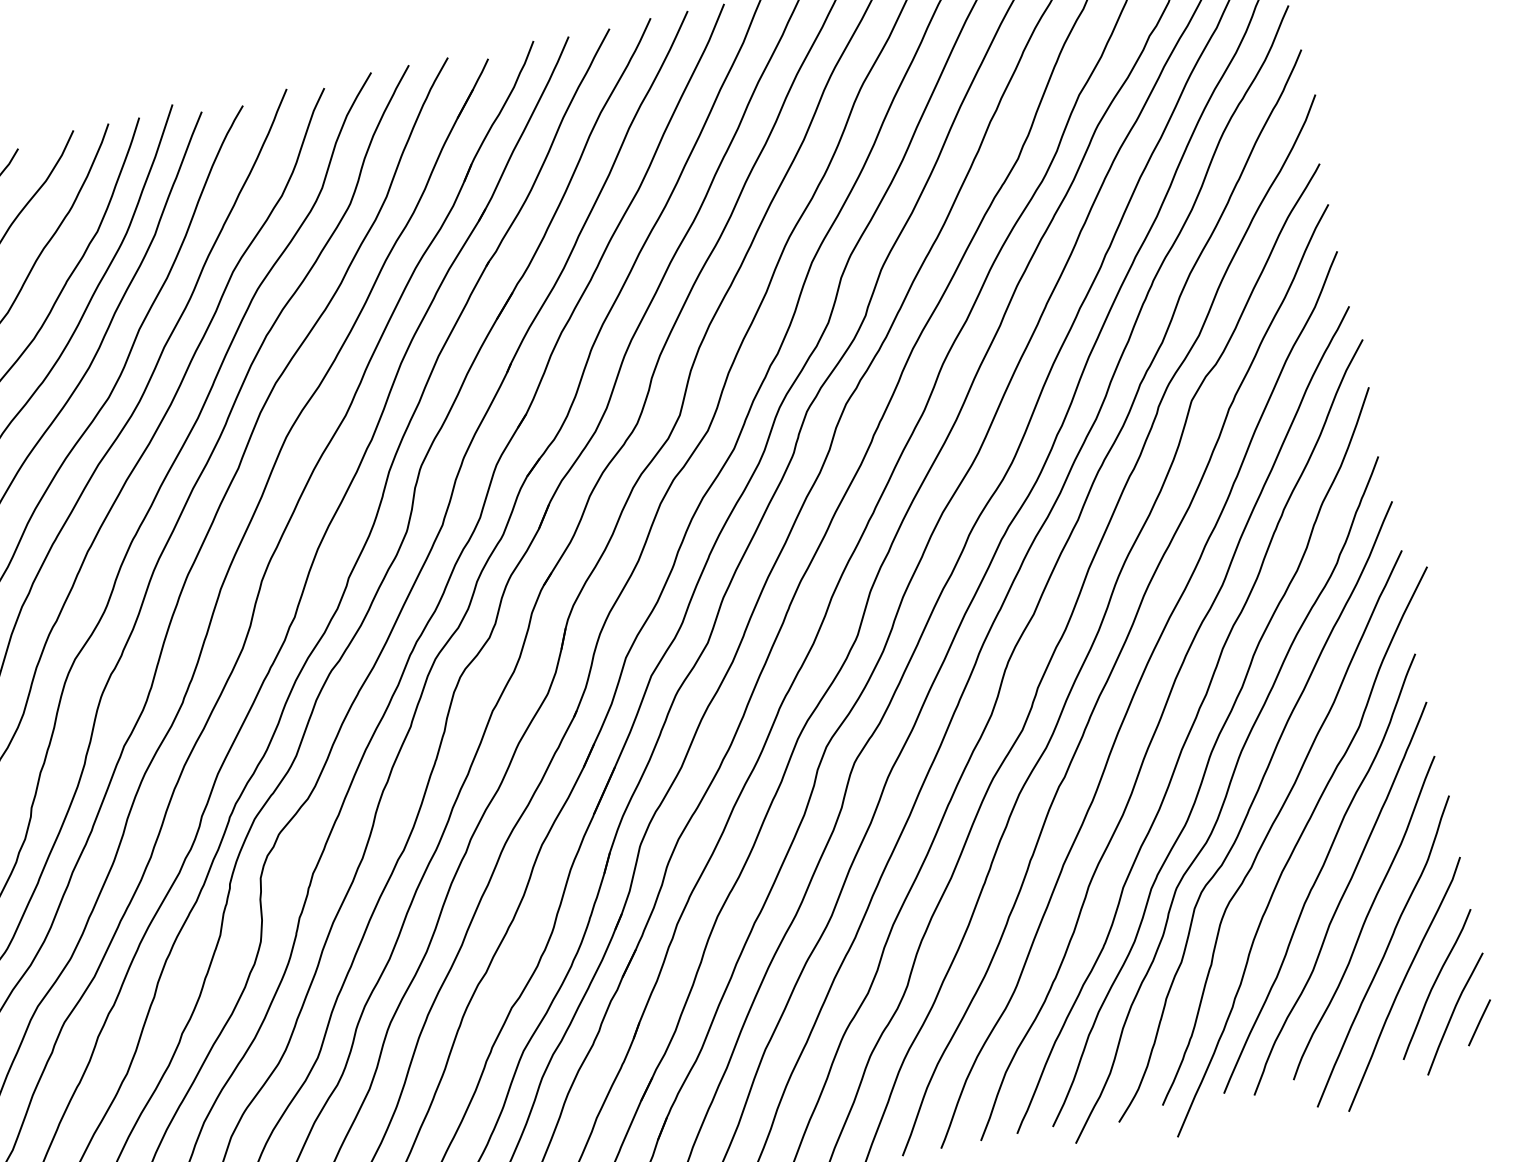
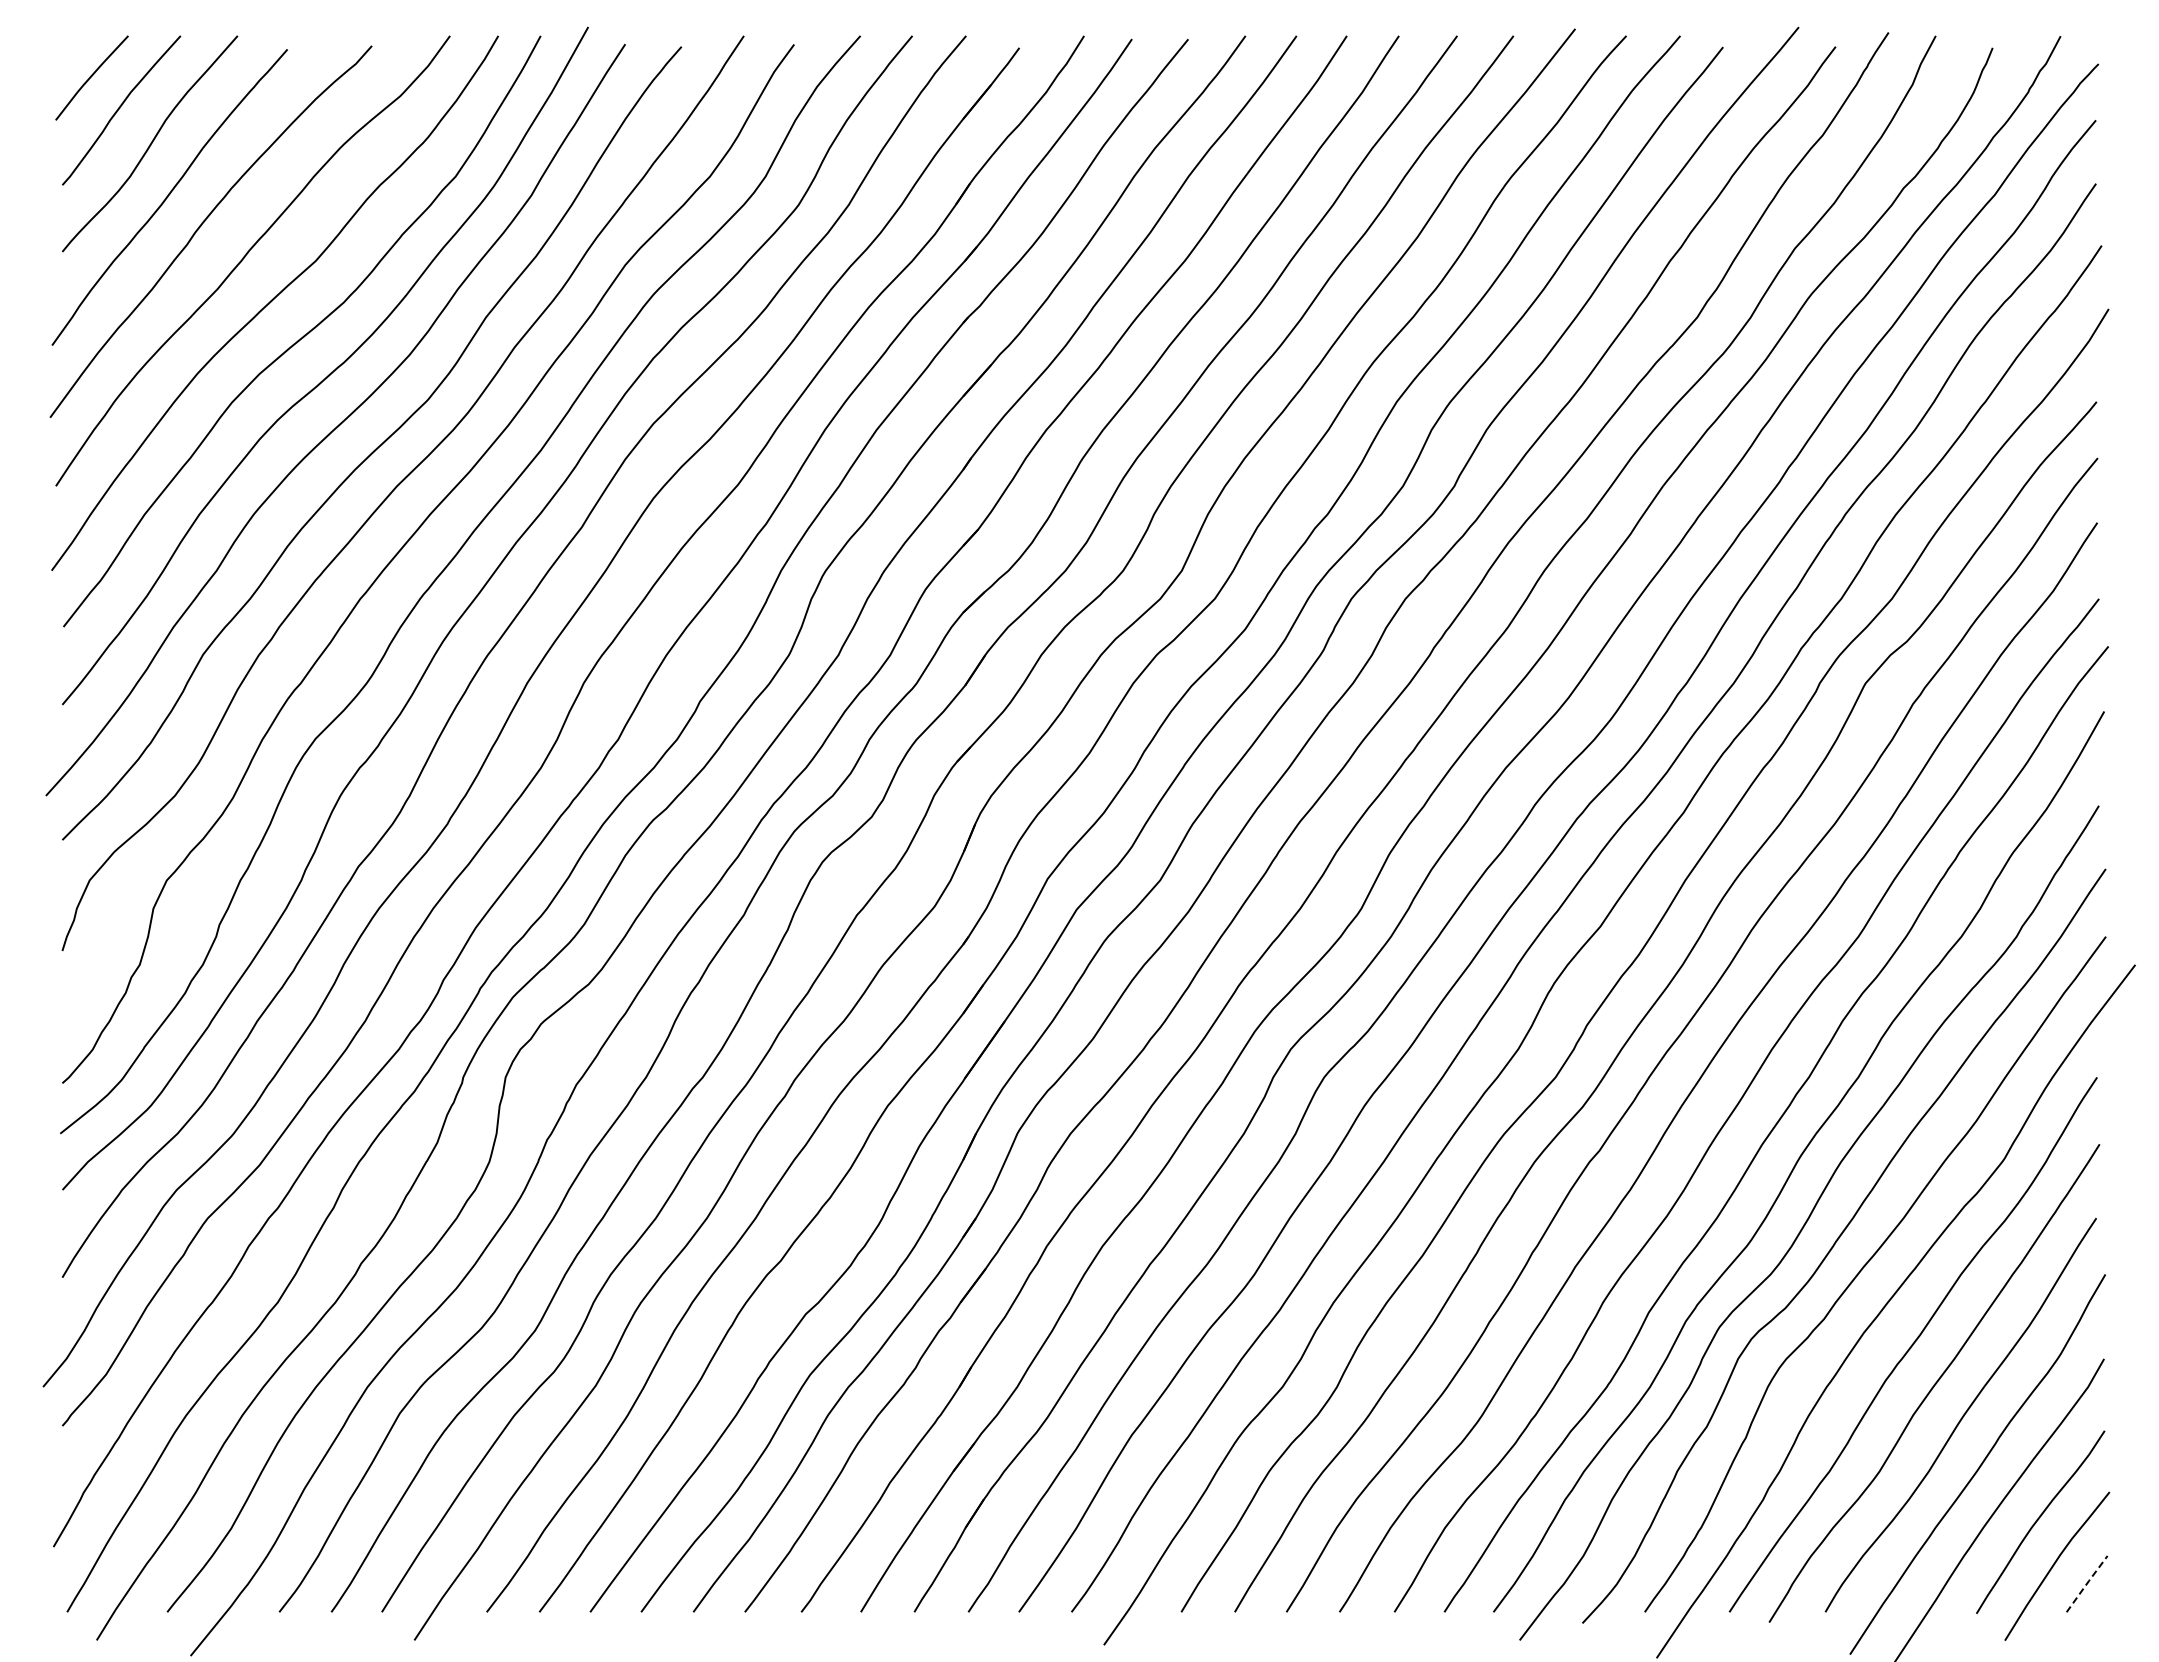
line: (1479, 1022) -> (2087, 1583), solid -> dashed

